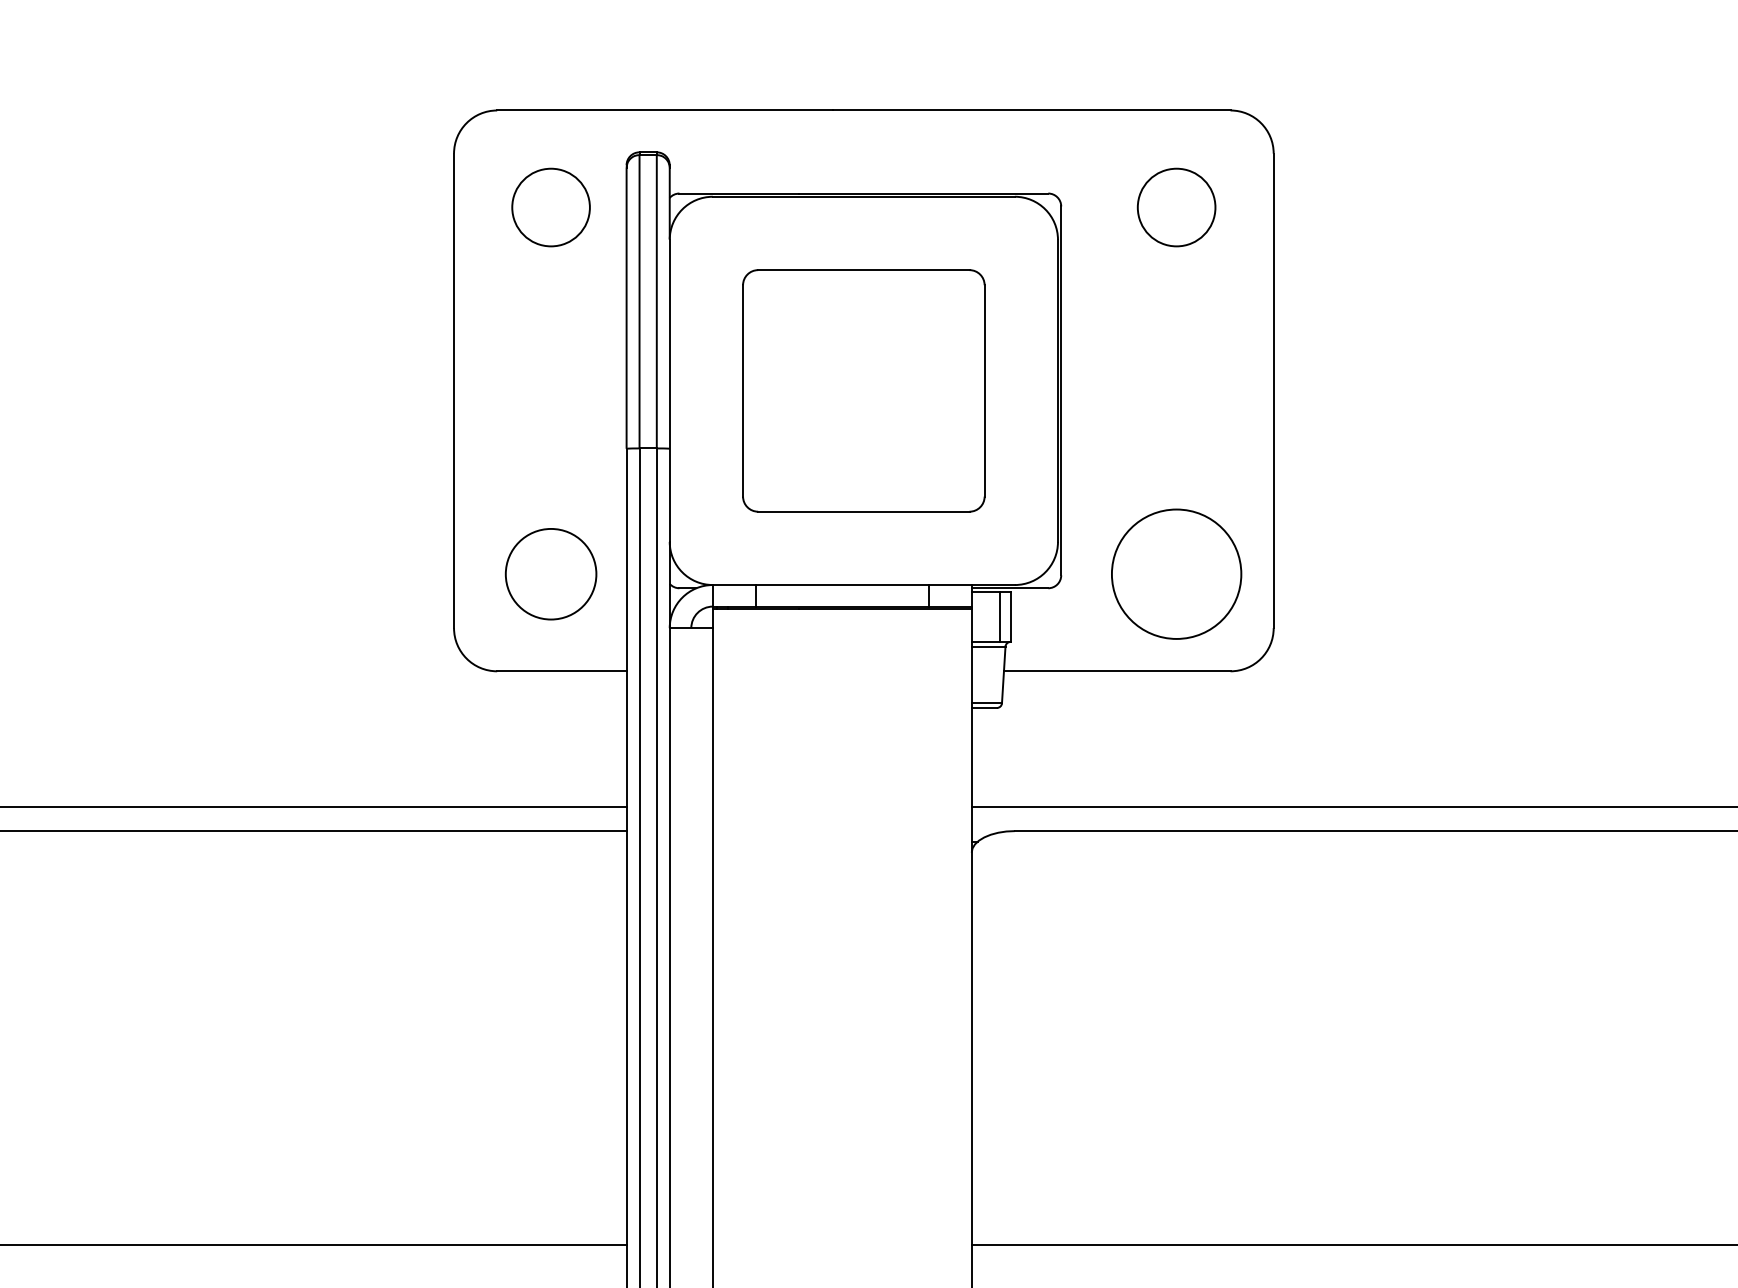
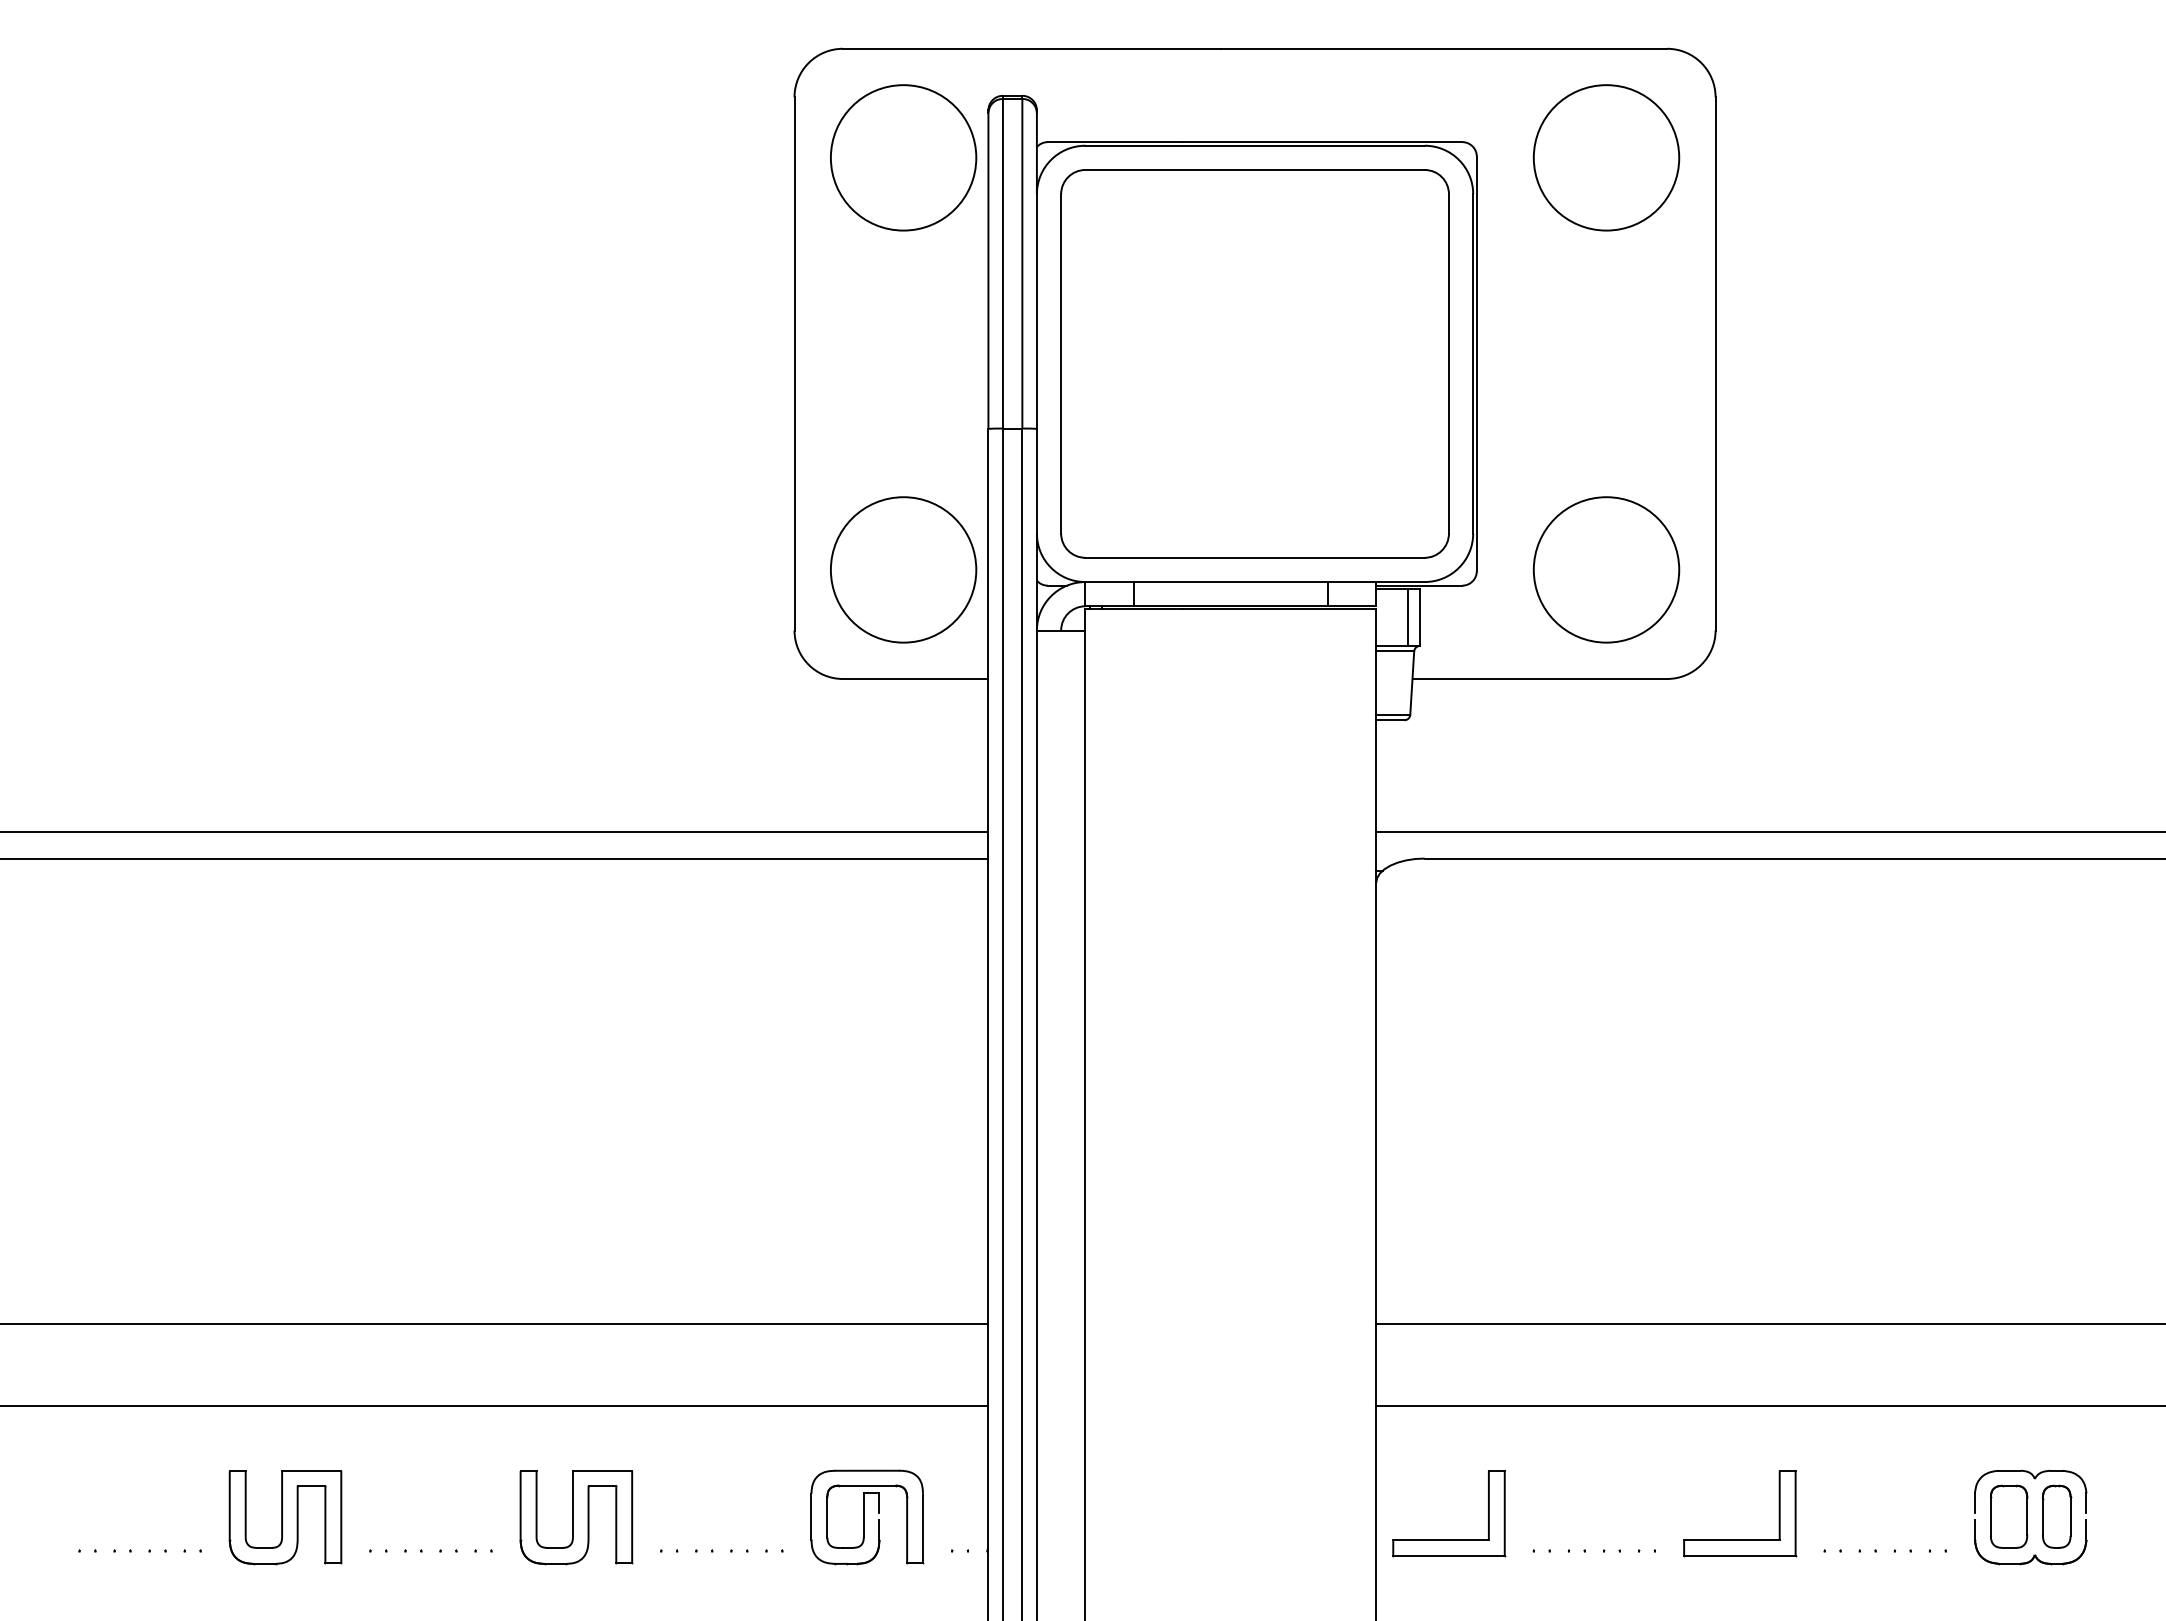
circle: (551, 207) -> (903, 157), size x1.67
circle: (1176, 207) -> (1606, 157), size x1.67
part: (863, 390) -> (1254, 363), size x1.43
circle: (551, 573) -> (903, 569), size x1.43

